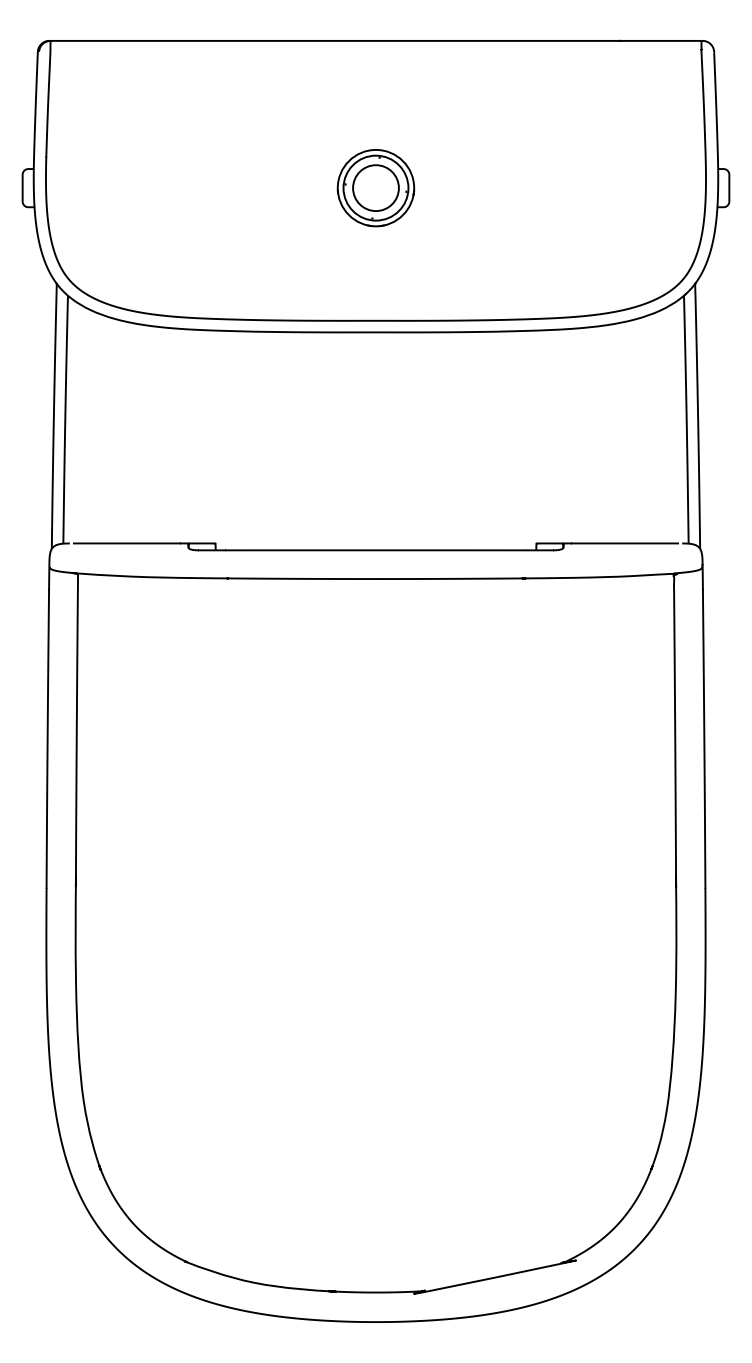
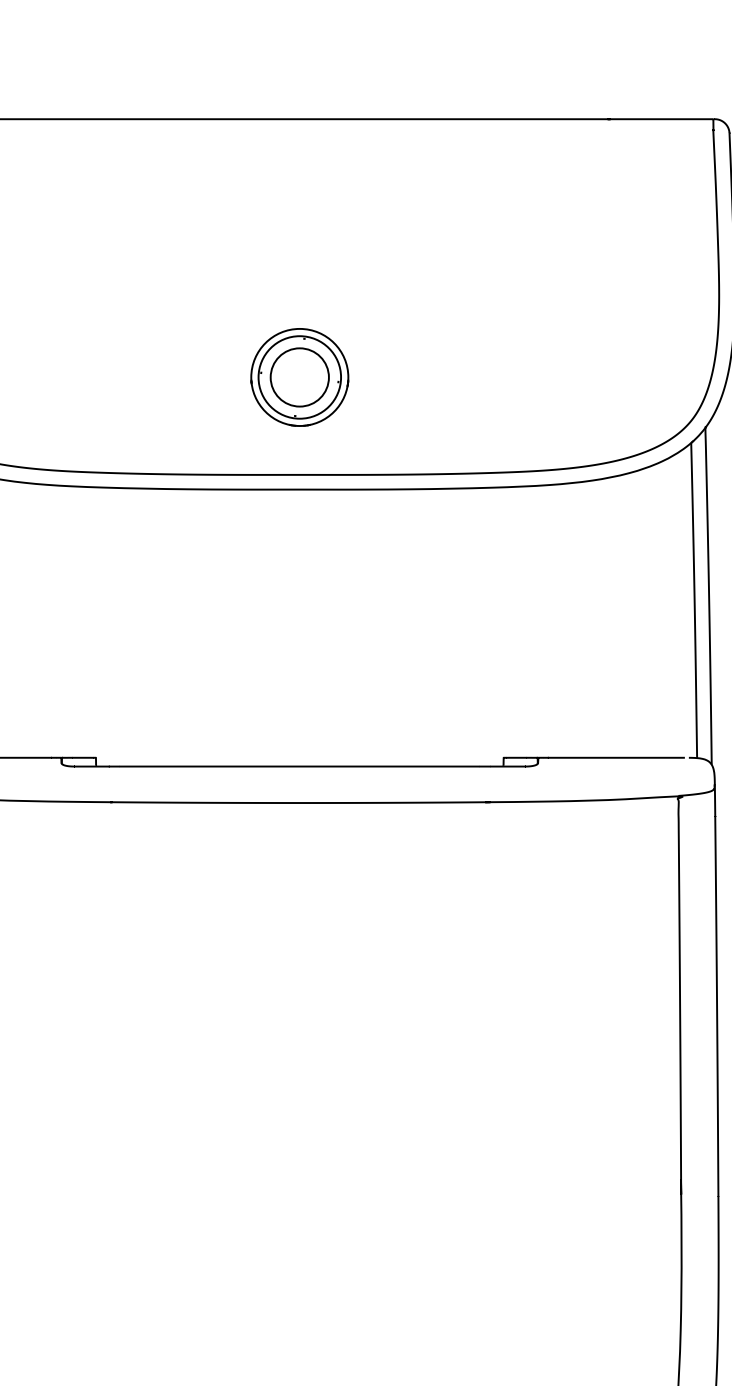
part: (375, 188) -> (299, 377), moved

